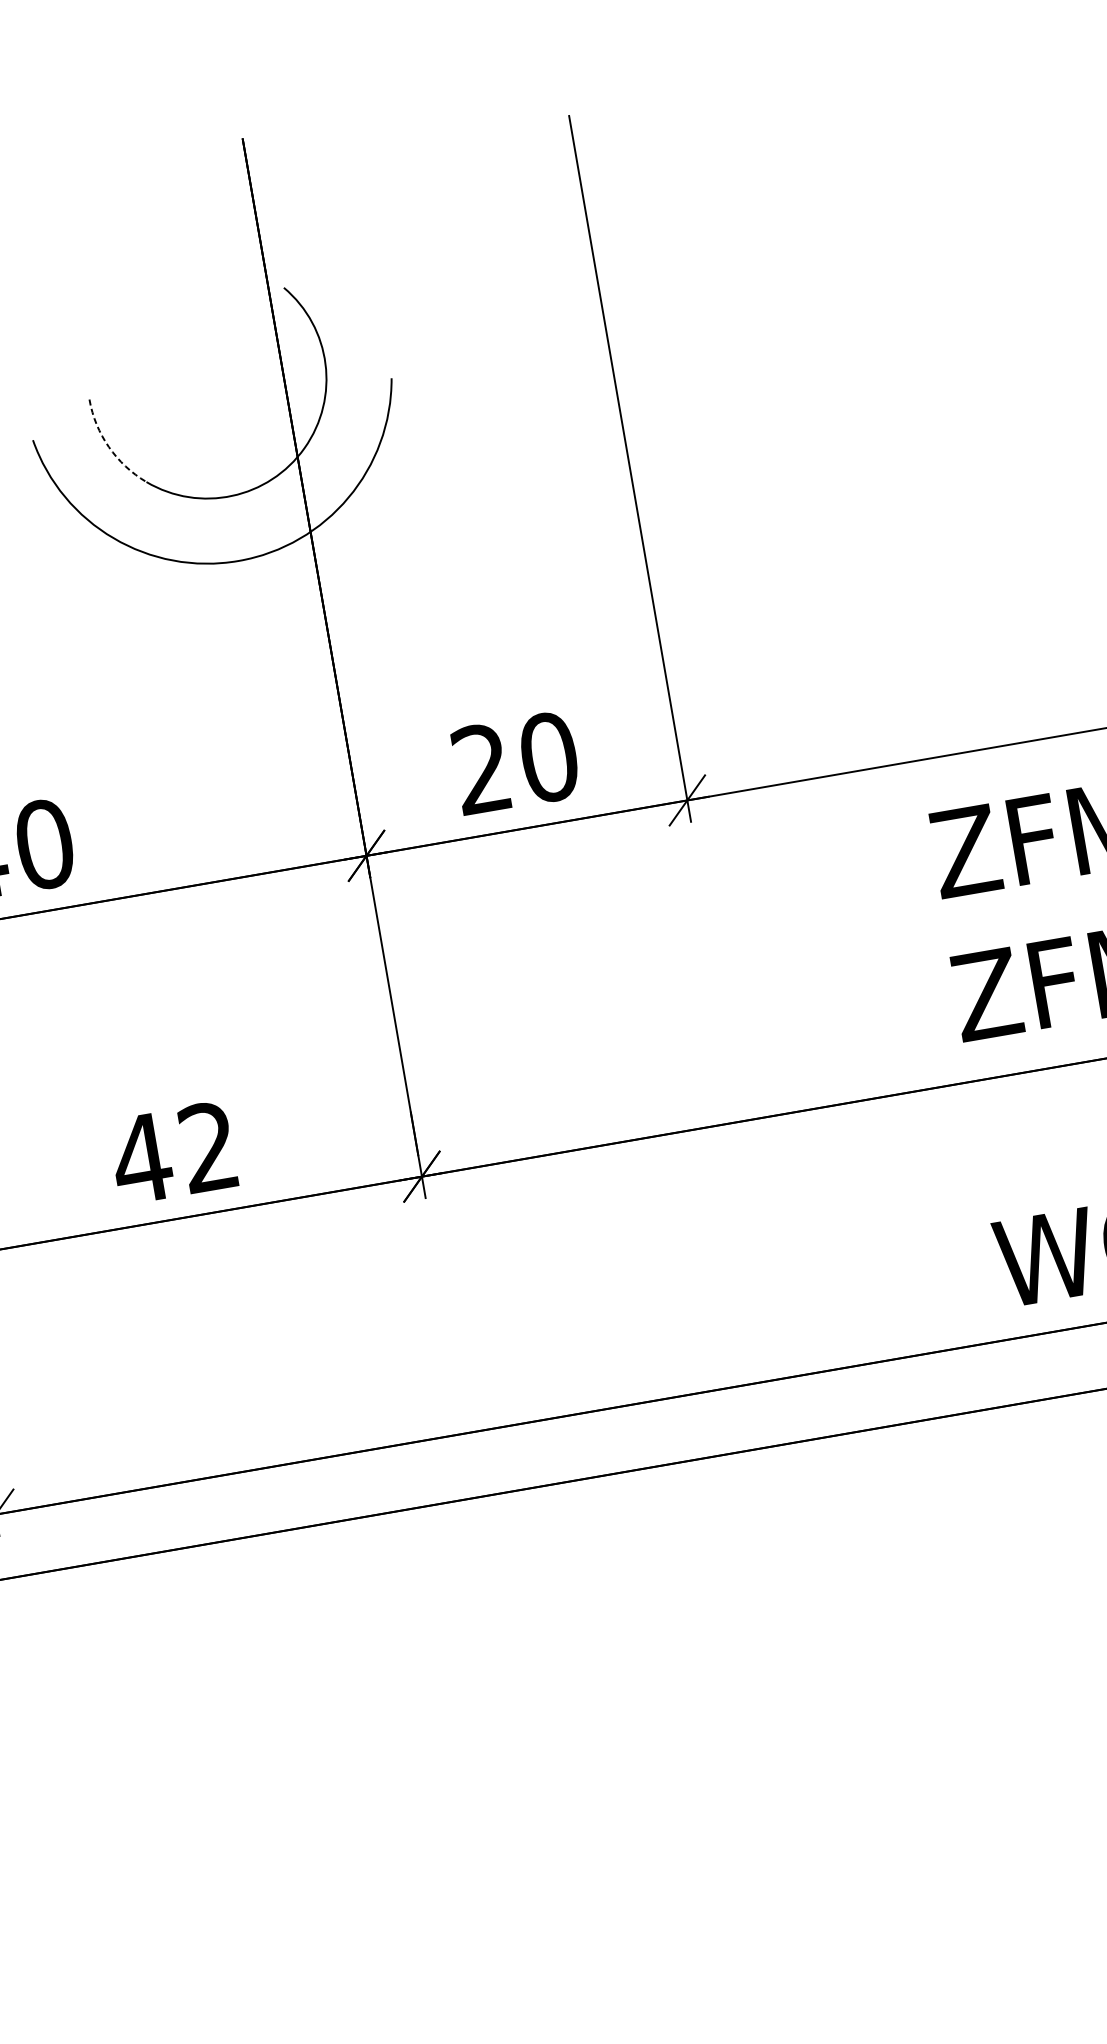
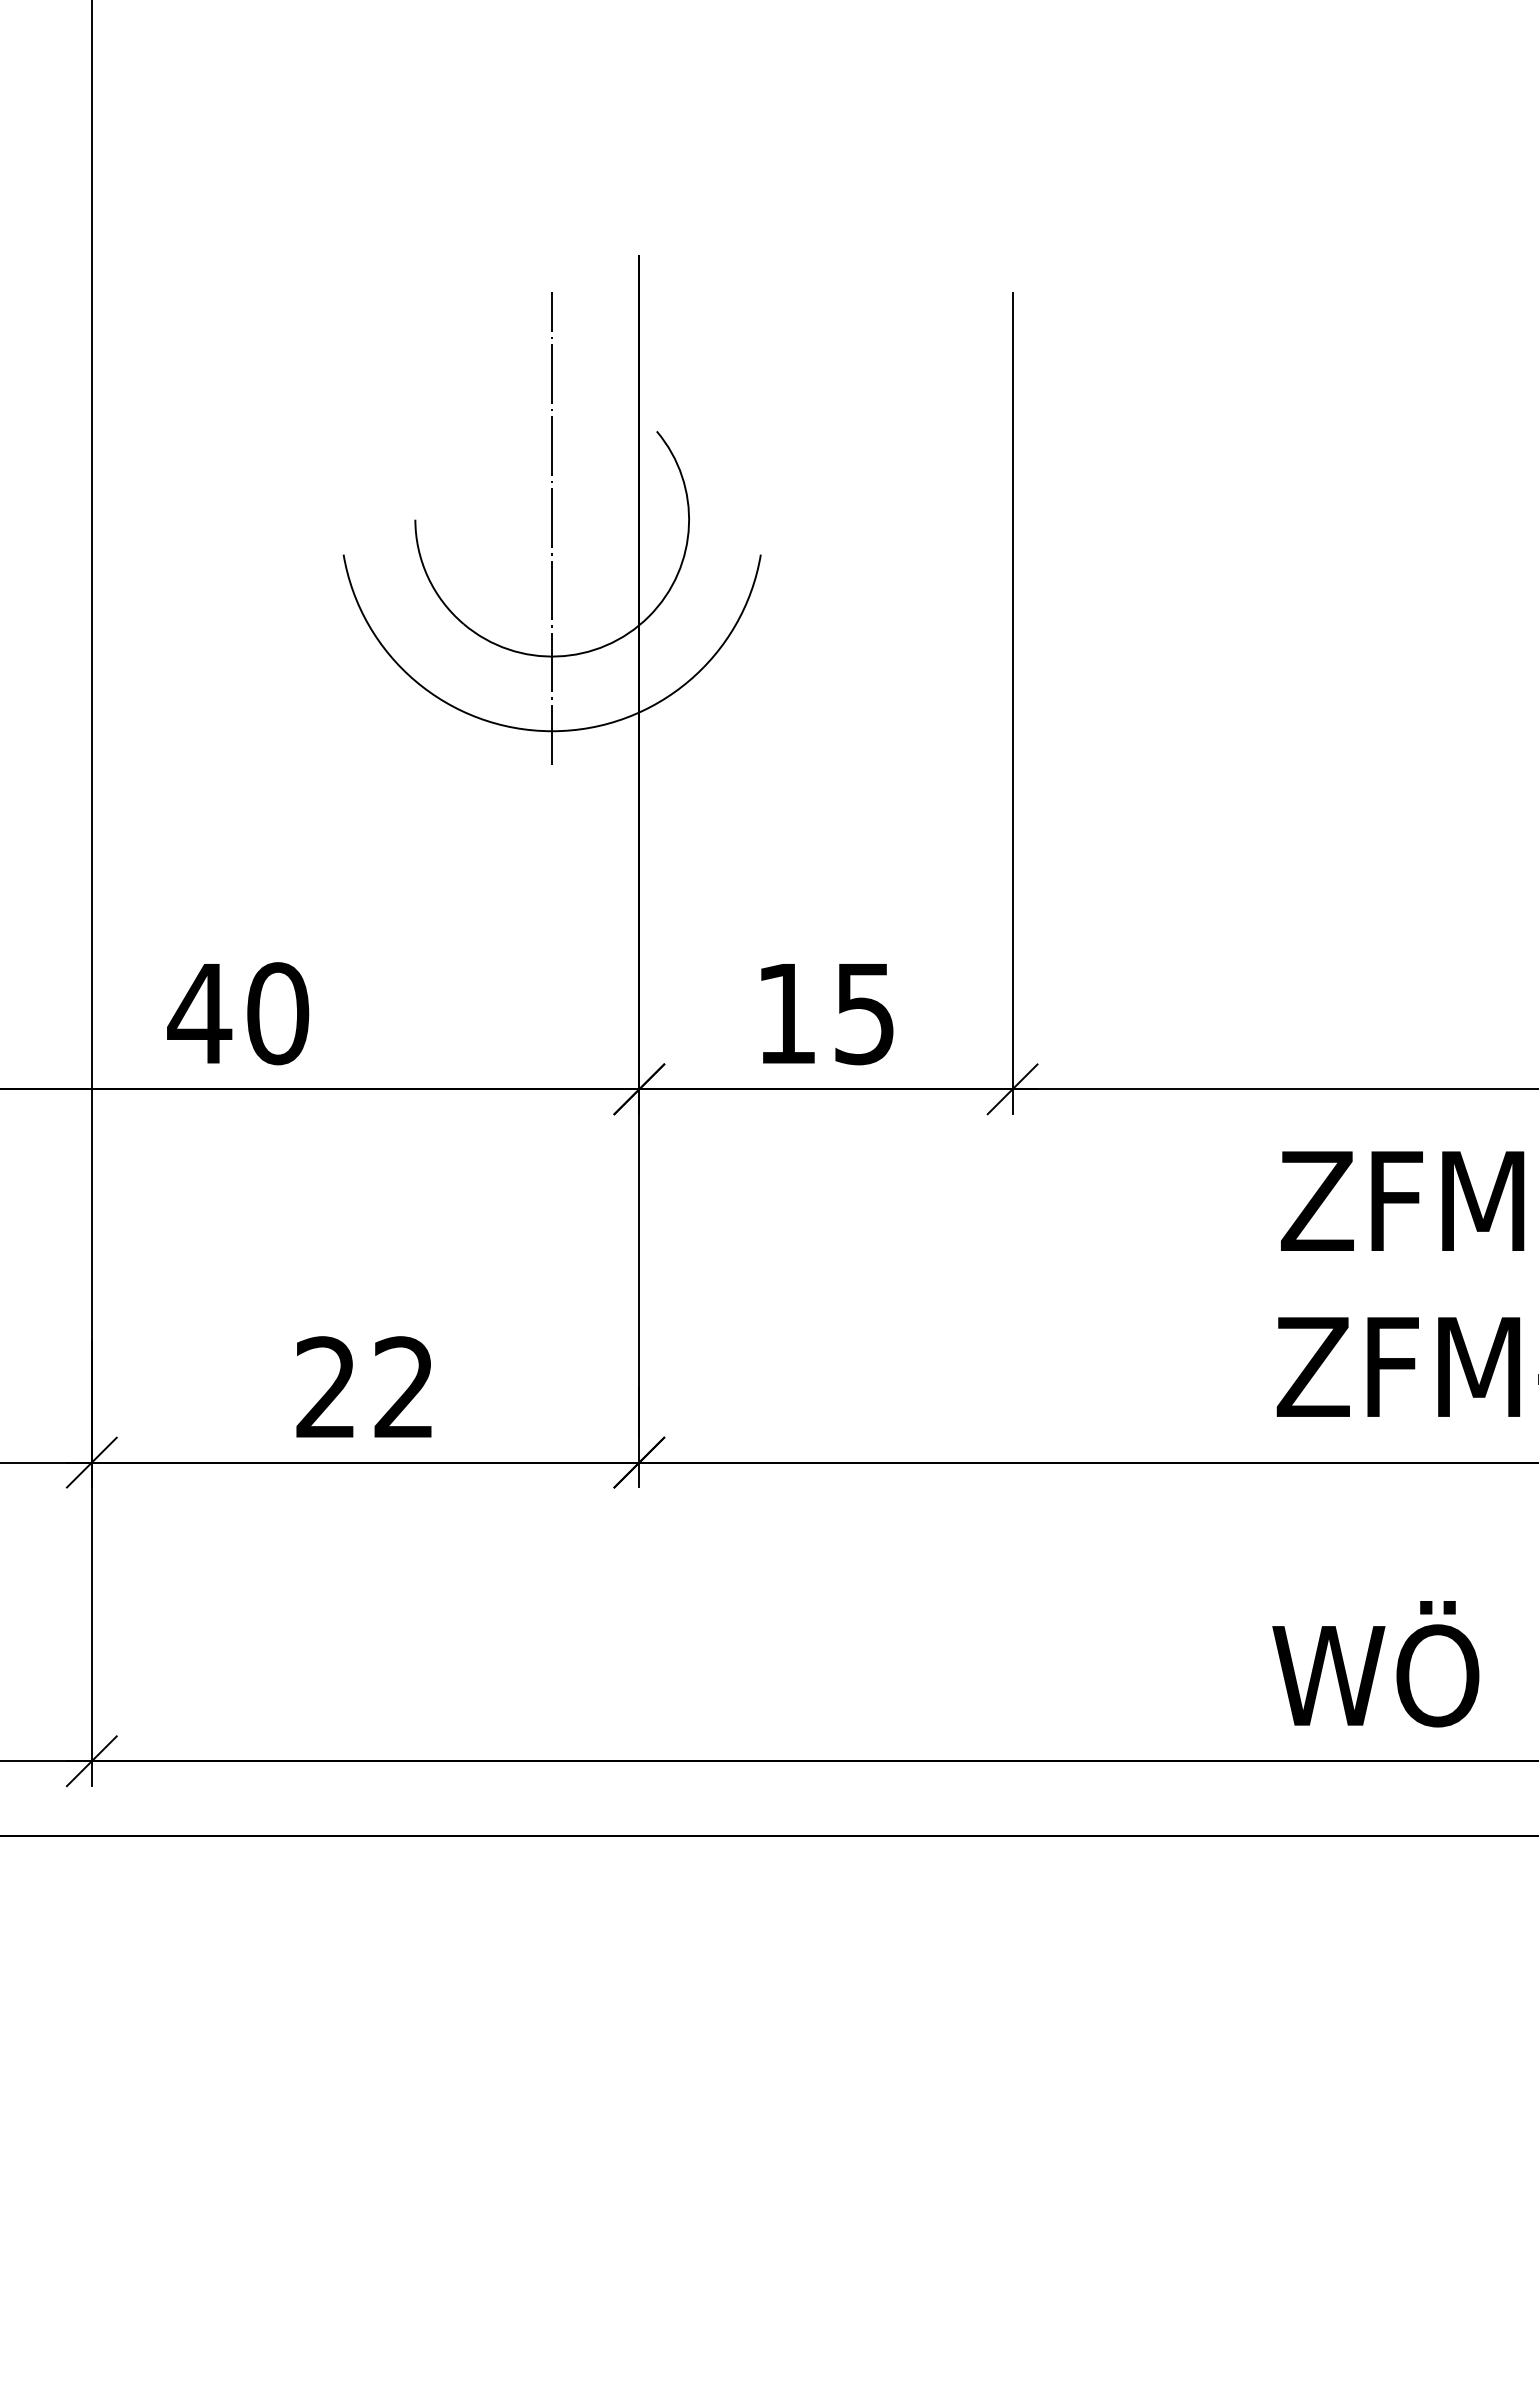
line: (208, 385) -> (552, 527), added
arc: (109, 447) -> (428, 577), dashed -> solid
text: (515, 763) -> (825, 1013), 20 -> 15
text: (140, 1157) -> (325, 1386), 42 -> 22

